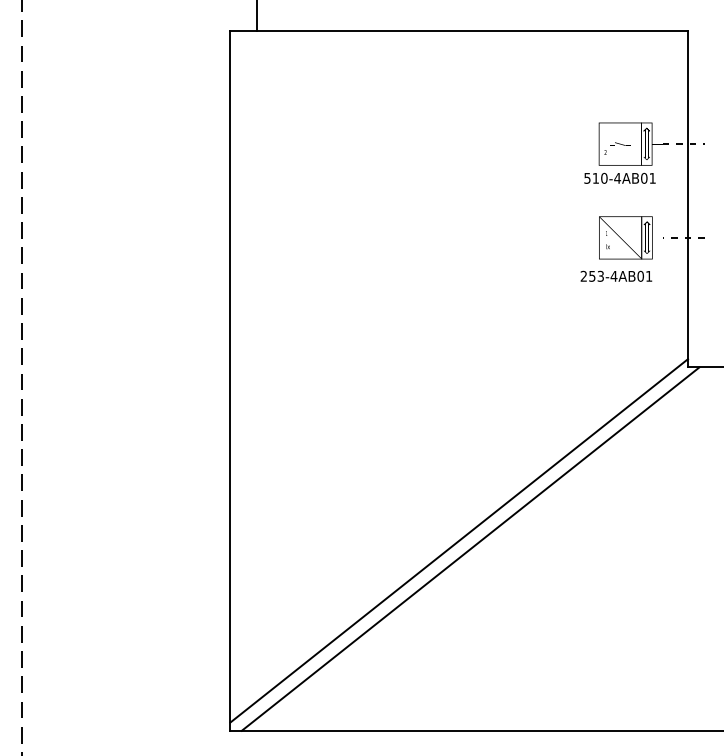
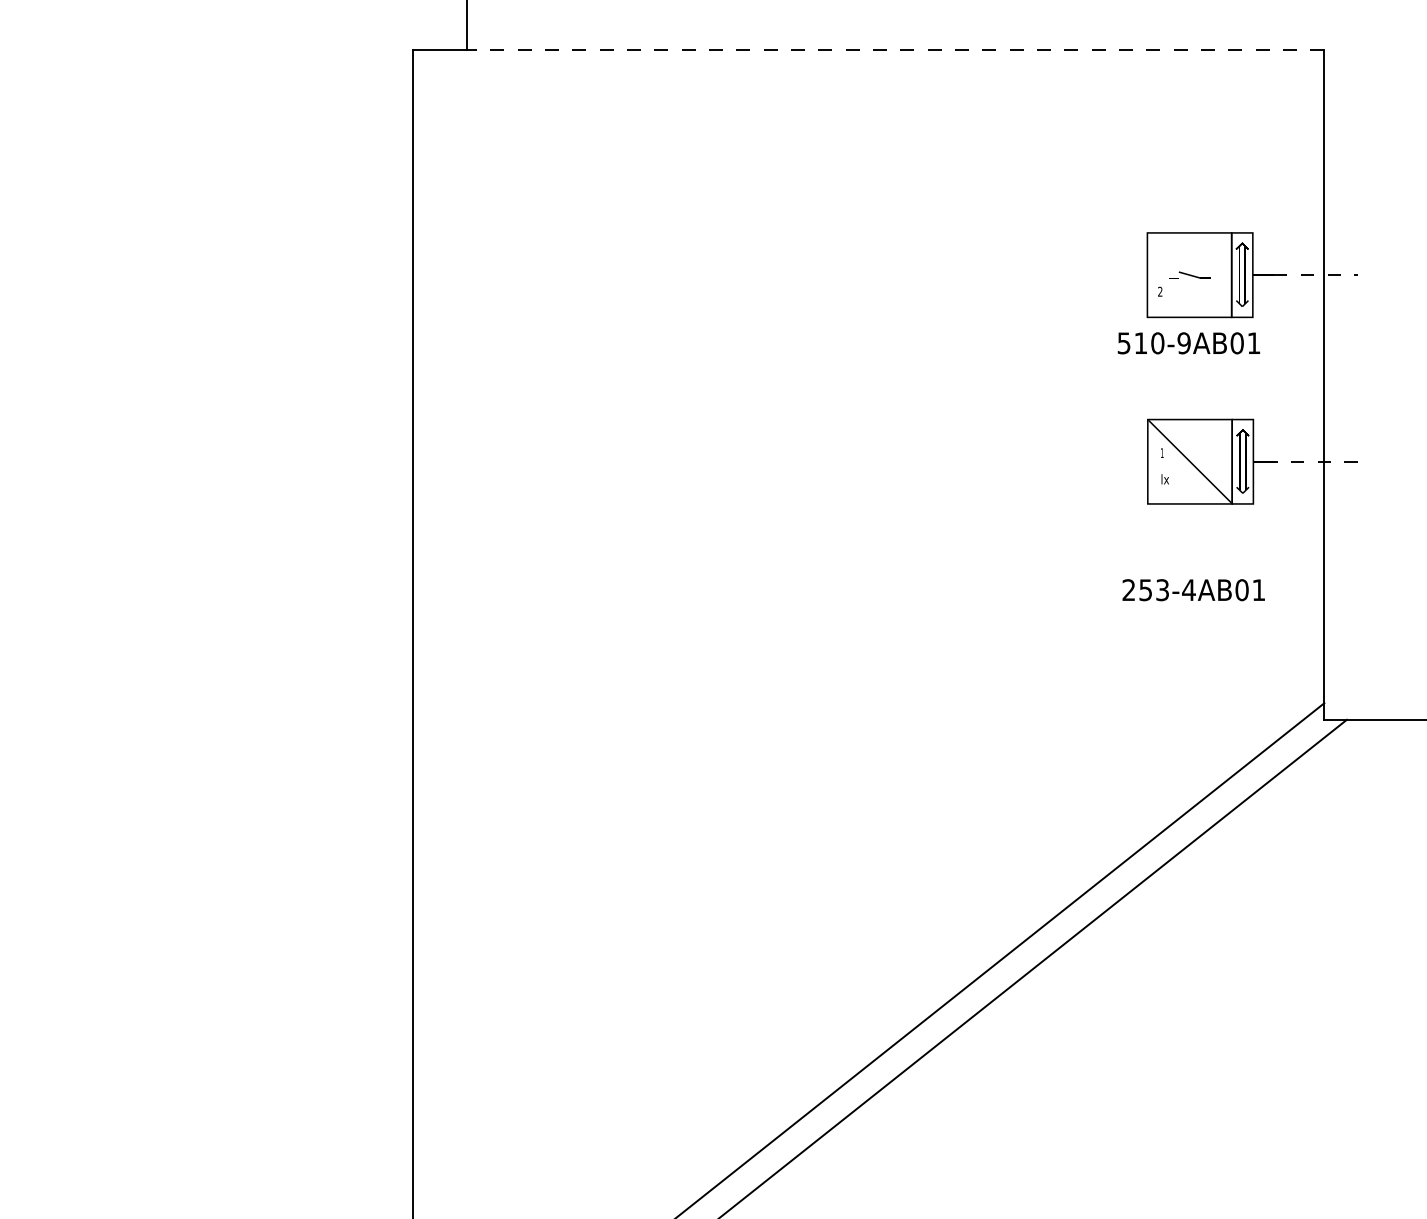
line: (472, 31) -> (895, 50), solid -> dashed
text: (617, 177) -> (1183, 341), 510-4AB01 -> 510-9AB01
text: (616, 275) -> (1193, 588), moved

